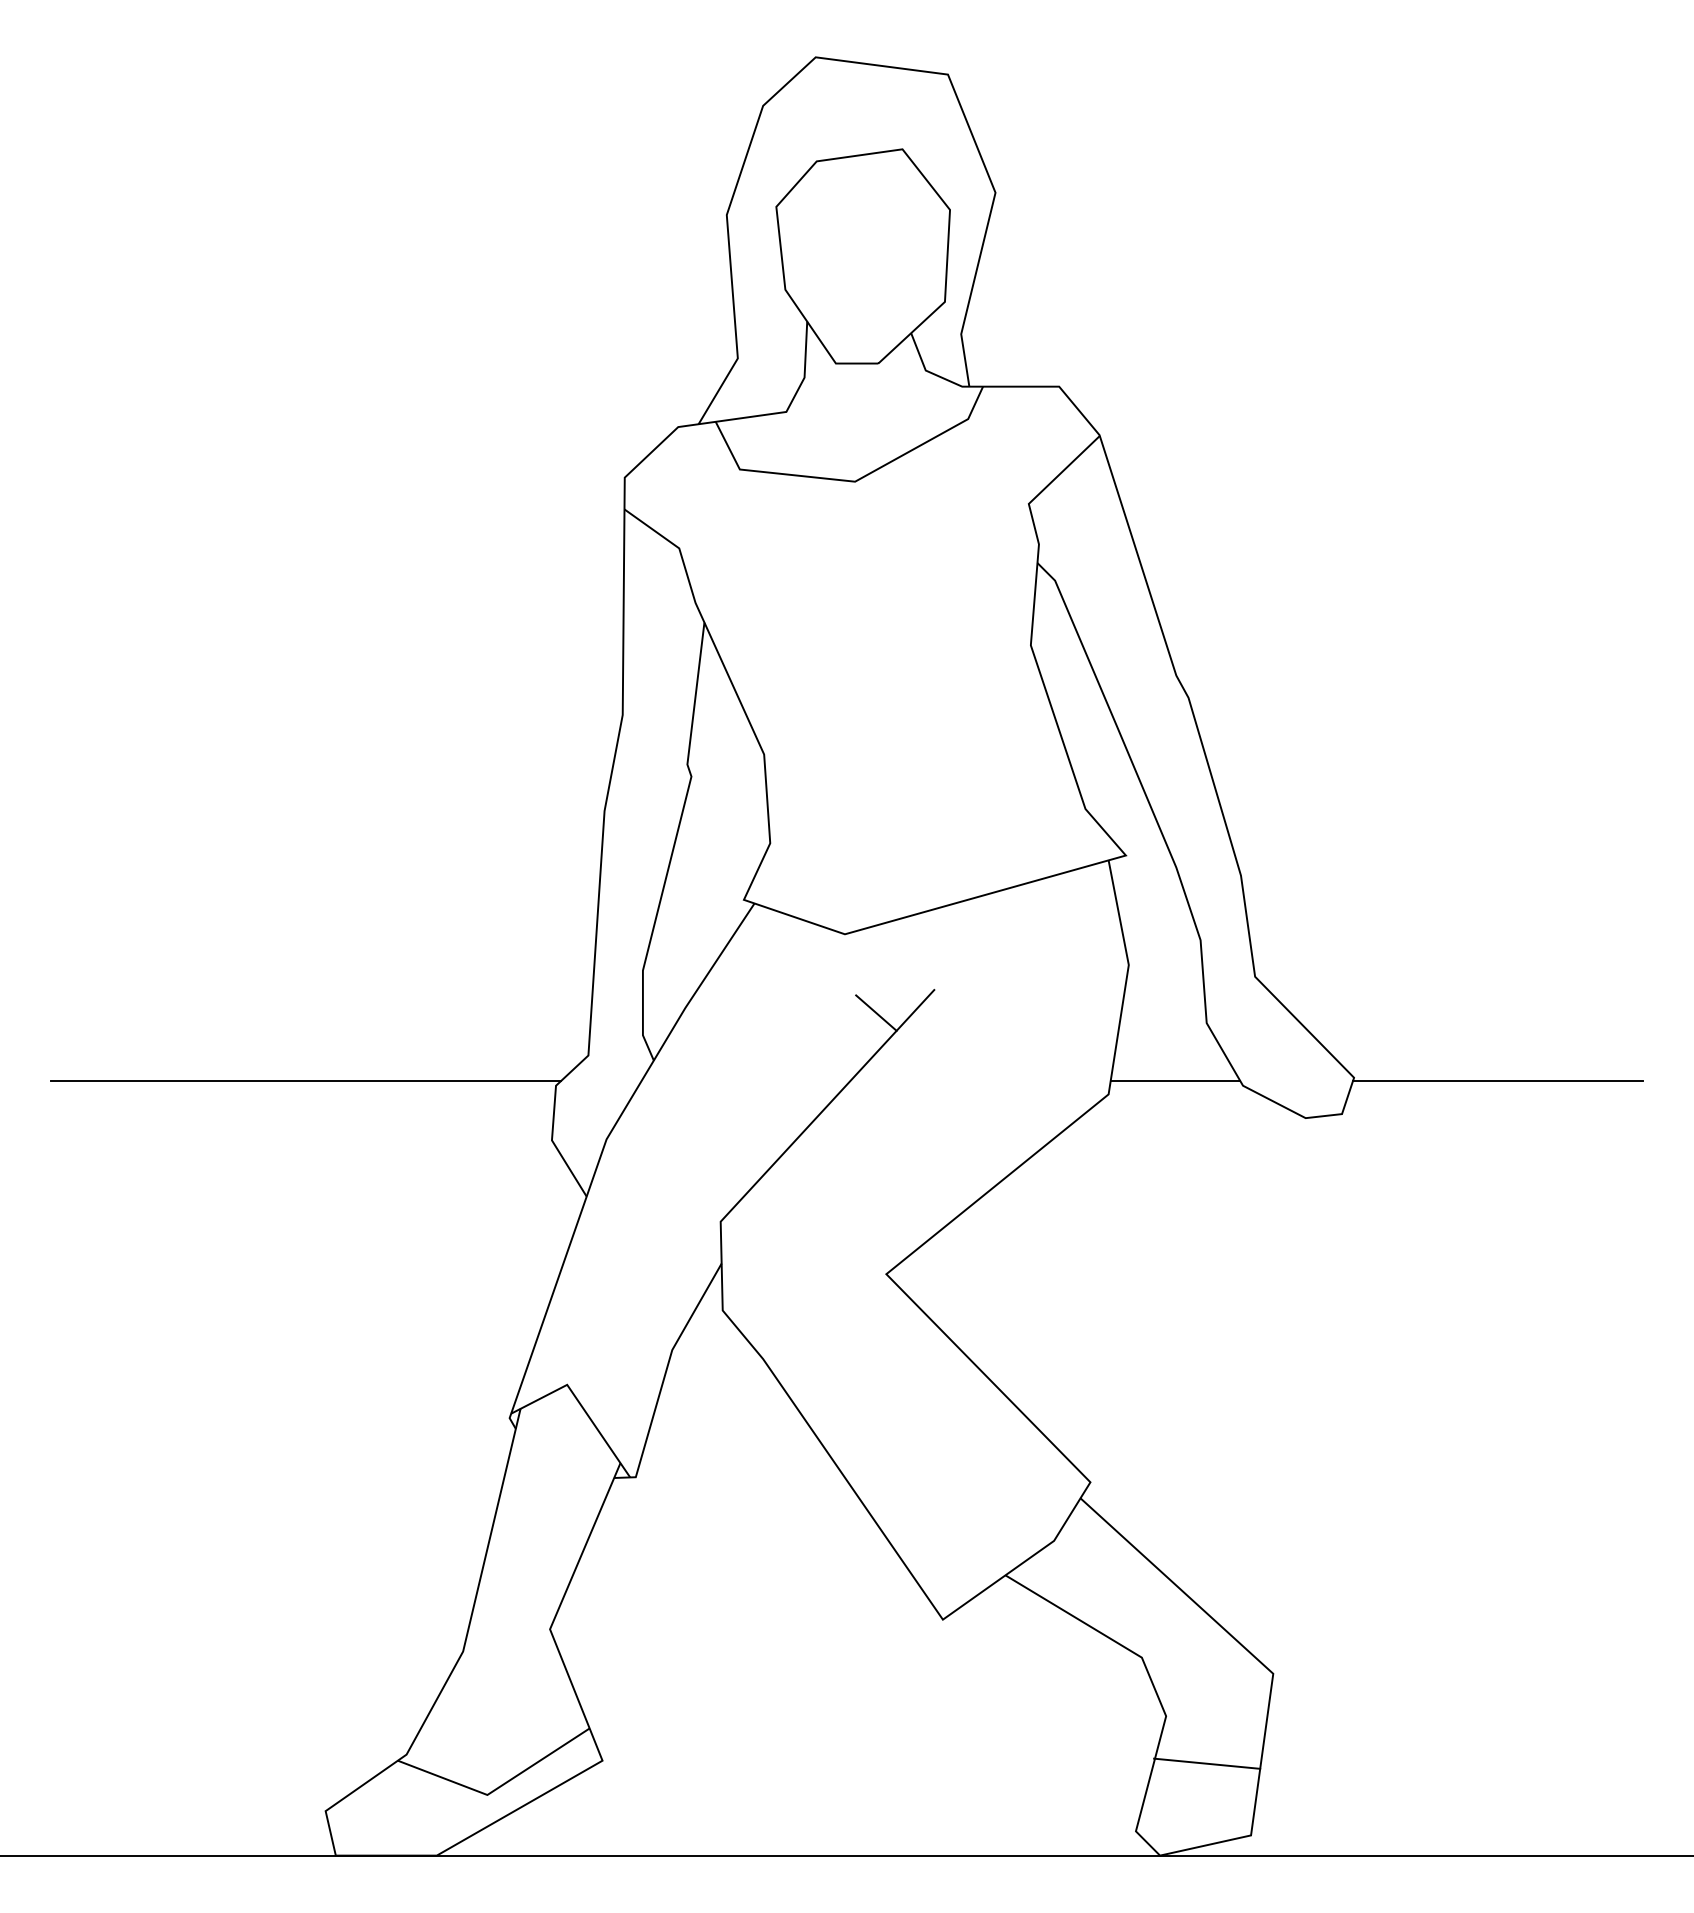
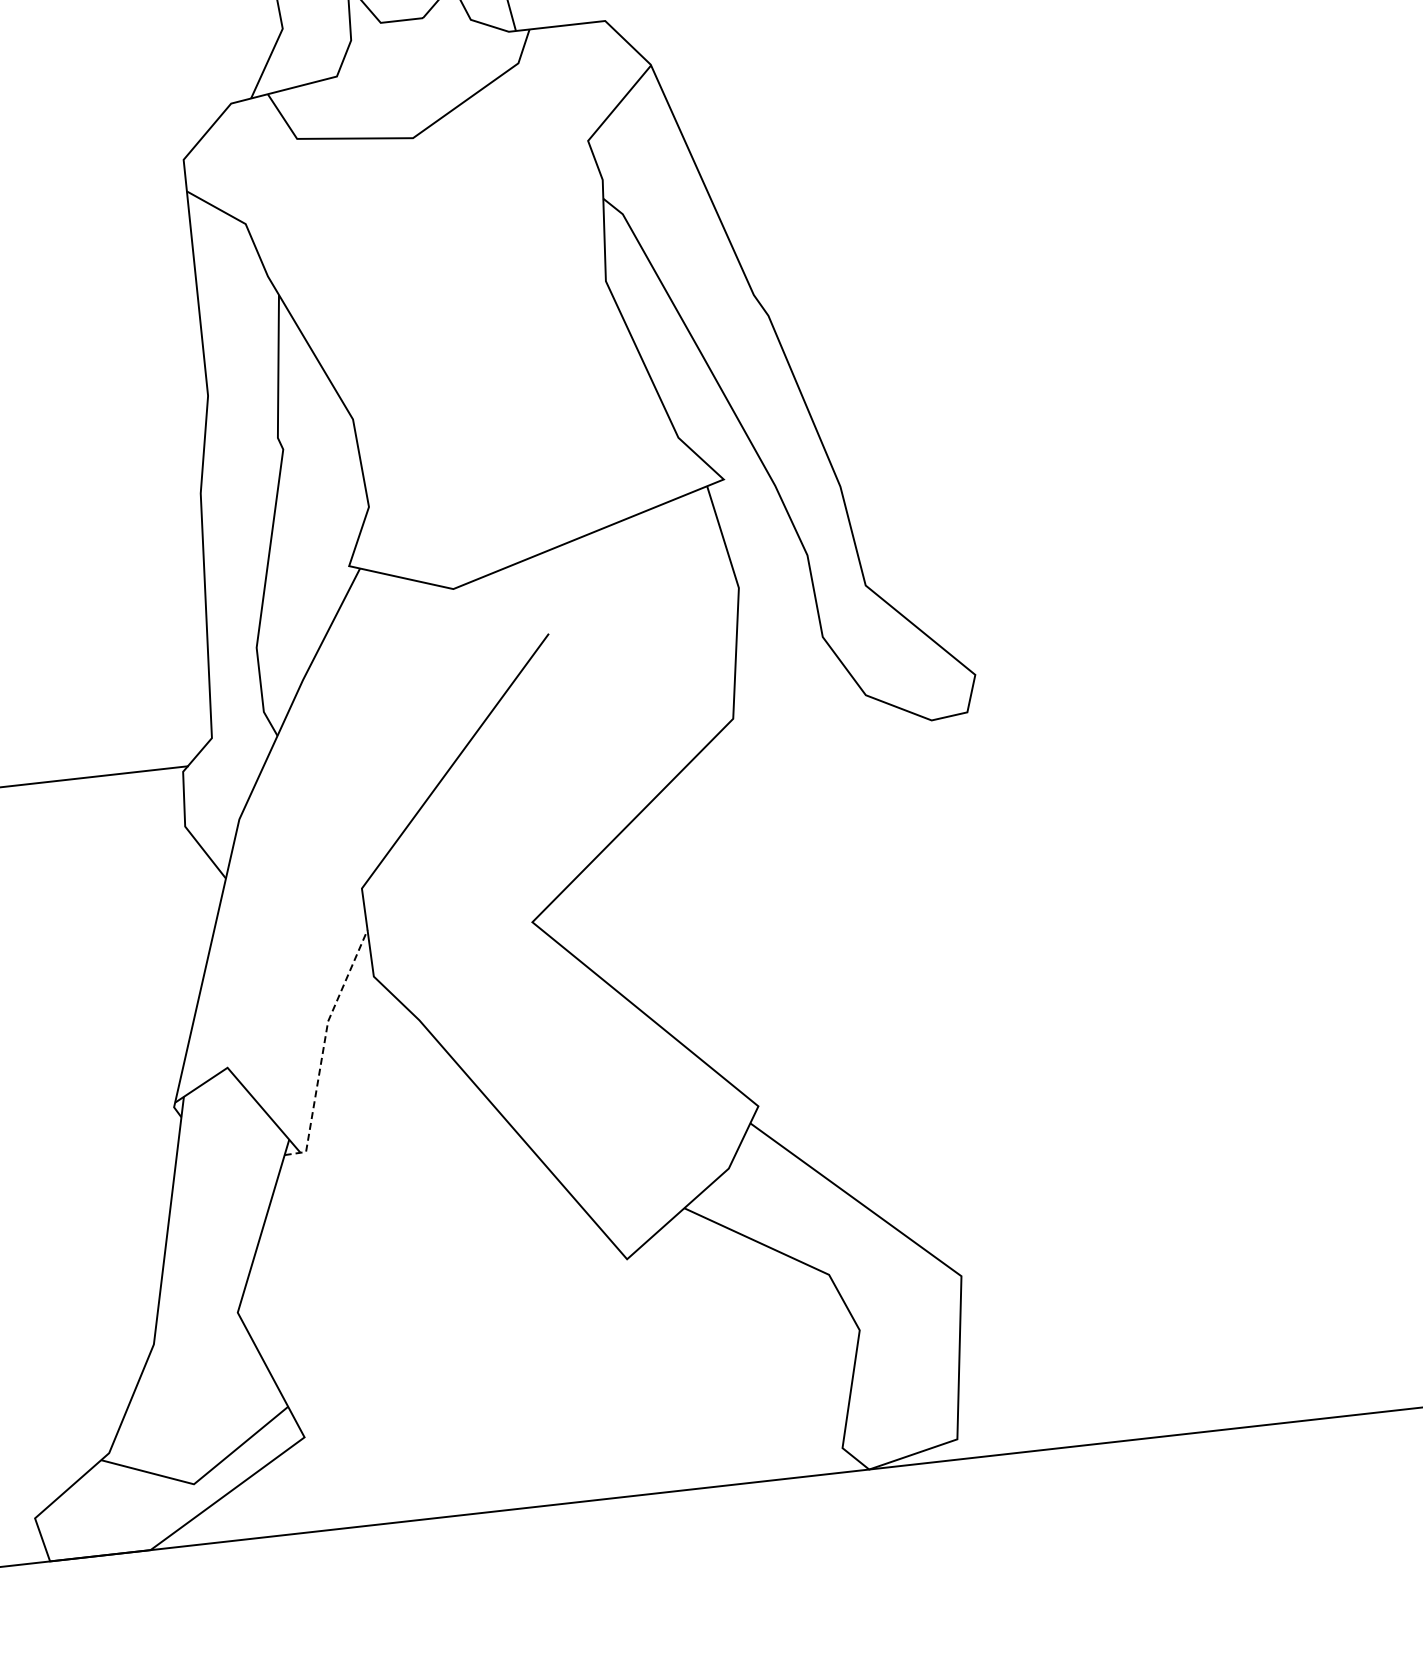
line: (876, 1012) -> (493, 663), removed
line: (1175, 1080) -> (798, 697), removed
line: (1498, 1080) -> (1119, 661), removed
line: (664, 1375) -> (323, 1047), solid -> dashed
line: (1207, 1763) -> (906, 1372), removed

